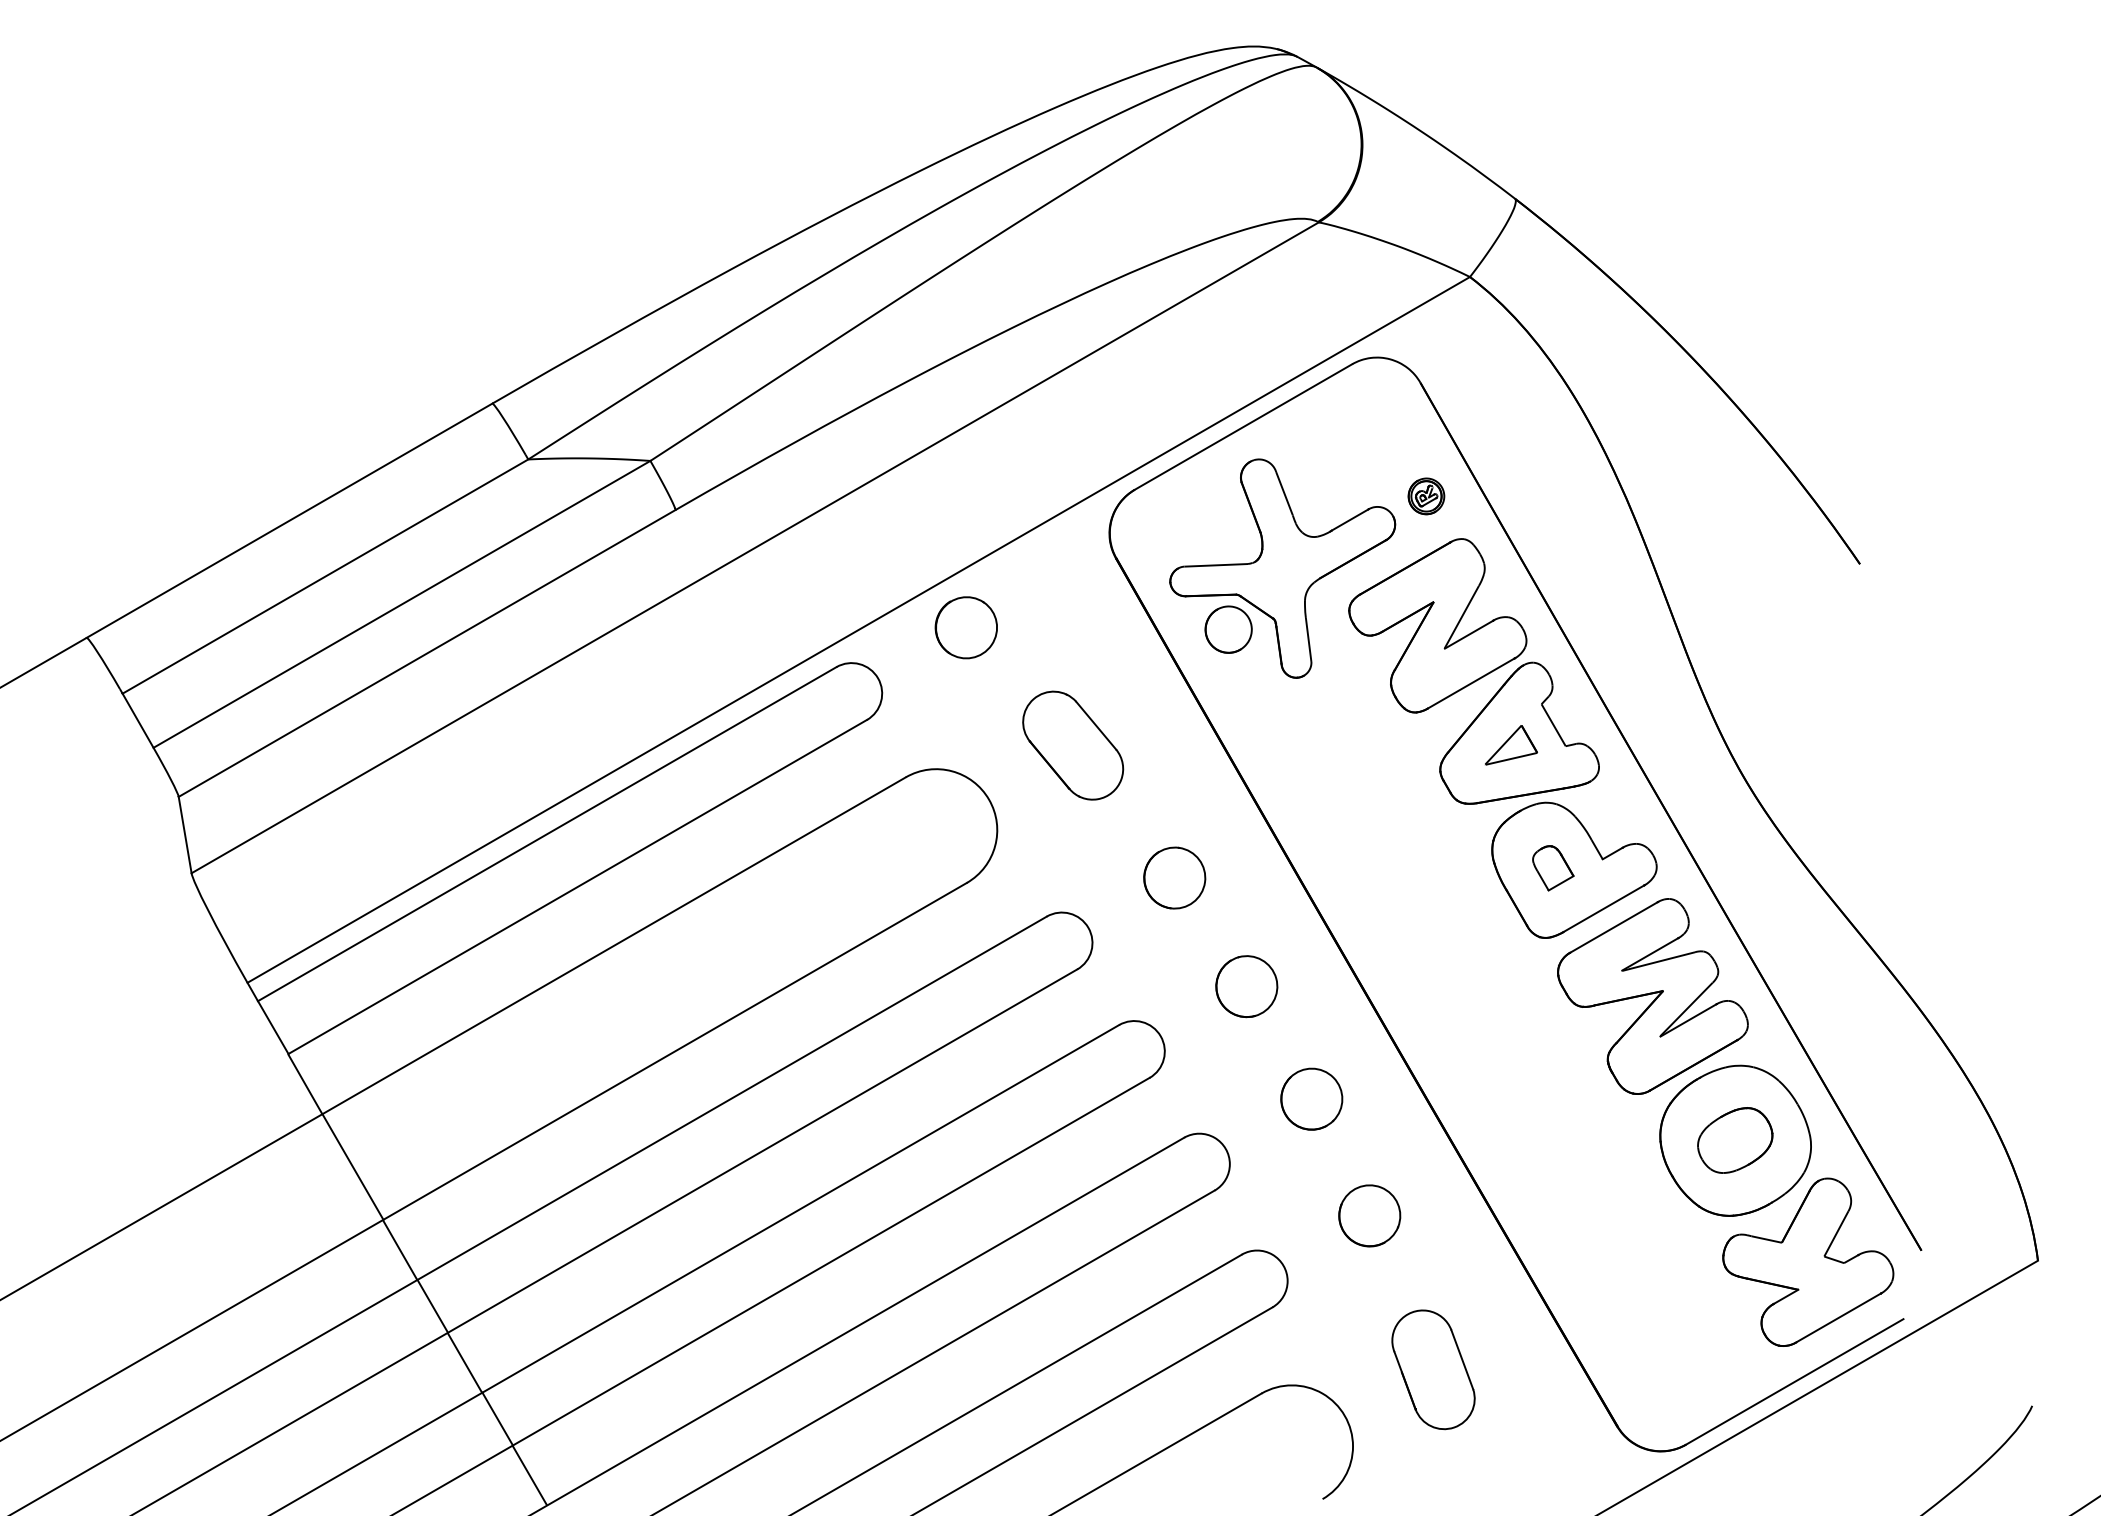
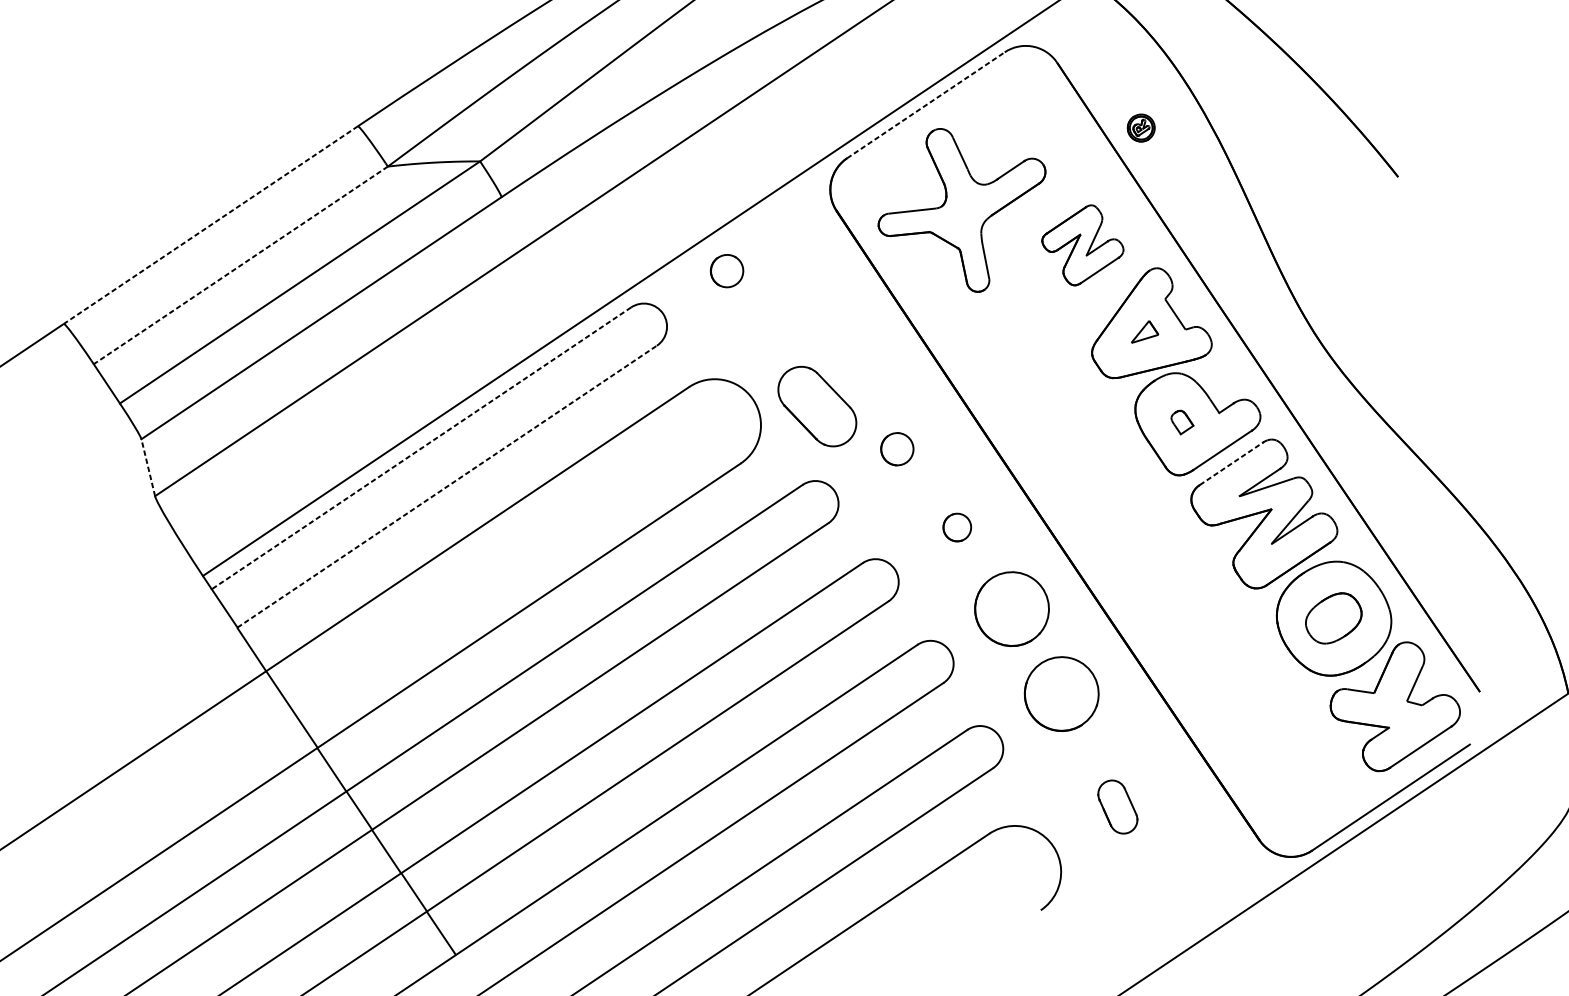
line: (1243, 427) -> (925, 105), solid -> dashed
part: (1426, 496) -> (1141, 128), moved
line: (289, 520) -> (210, 224), solid -> dashed
line: (325, 576) -> (240, 265), solid -> dashed
part: (1437, 625) -> (1082, 245), size x0.6
part: (965, 627) -> (726, 270), size x0.7
part: (1228, 629) -> (925, 258), removed
part: (1073, 745) -> (817, 406), moved
part: (1511, 745) -> (1144, 331), size x0.7
line: (547, 834) -> (421, 448), solid -> dashed
line: (185, 835) -> (148, 468), solid -> dashed
part: (1553, 868) -> (1182, 422), size x0.7
part: (1174, 877) -> (897, 448), size x0.7
line: (577, 886) -> (447, 486), solid -> dashed
line: (1614, 927) -> (1231, 463), solid -> dashed
part: (1246, 986) -> (957, 527), size x0.6
part: (1311, 1098) -> (1011, 608), size x1.6
part: (1369, 1215) -> (1061, 693), size x1.6
part: (1433, 1369) -> (1117, 806), size x0.6

